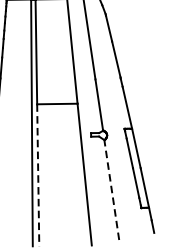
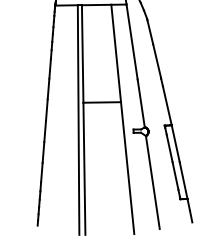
line: (38, 176) -> (84, 169), dashed -> solid
line: (111, 190) -> (152, 182), dashed -> solid

